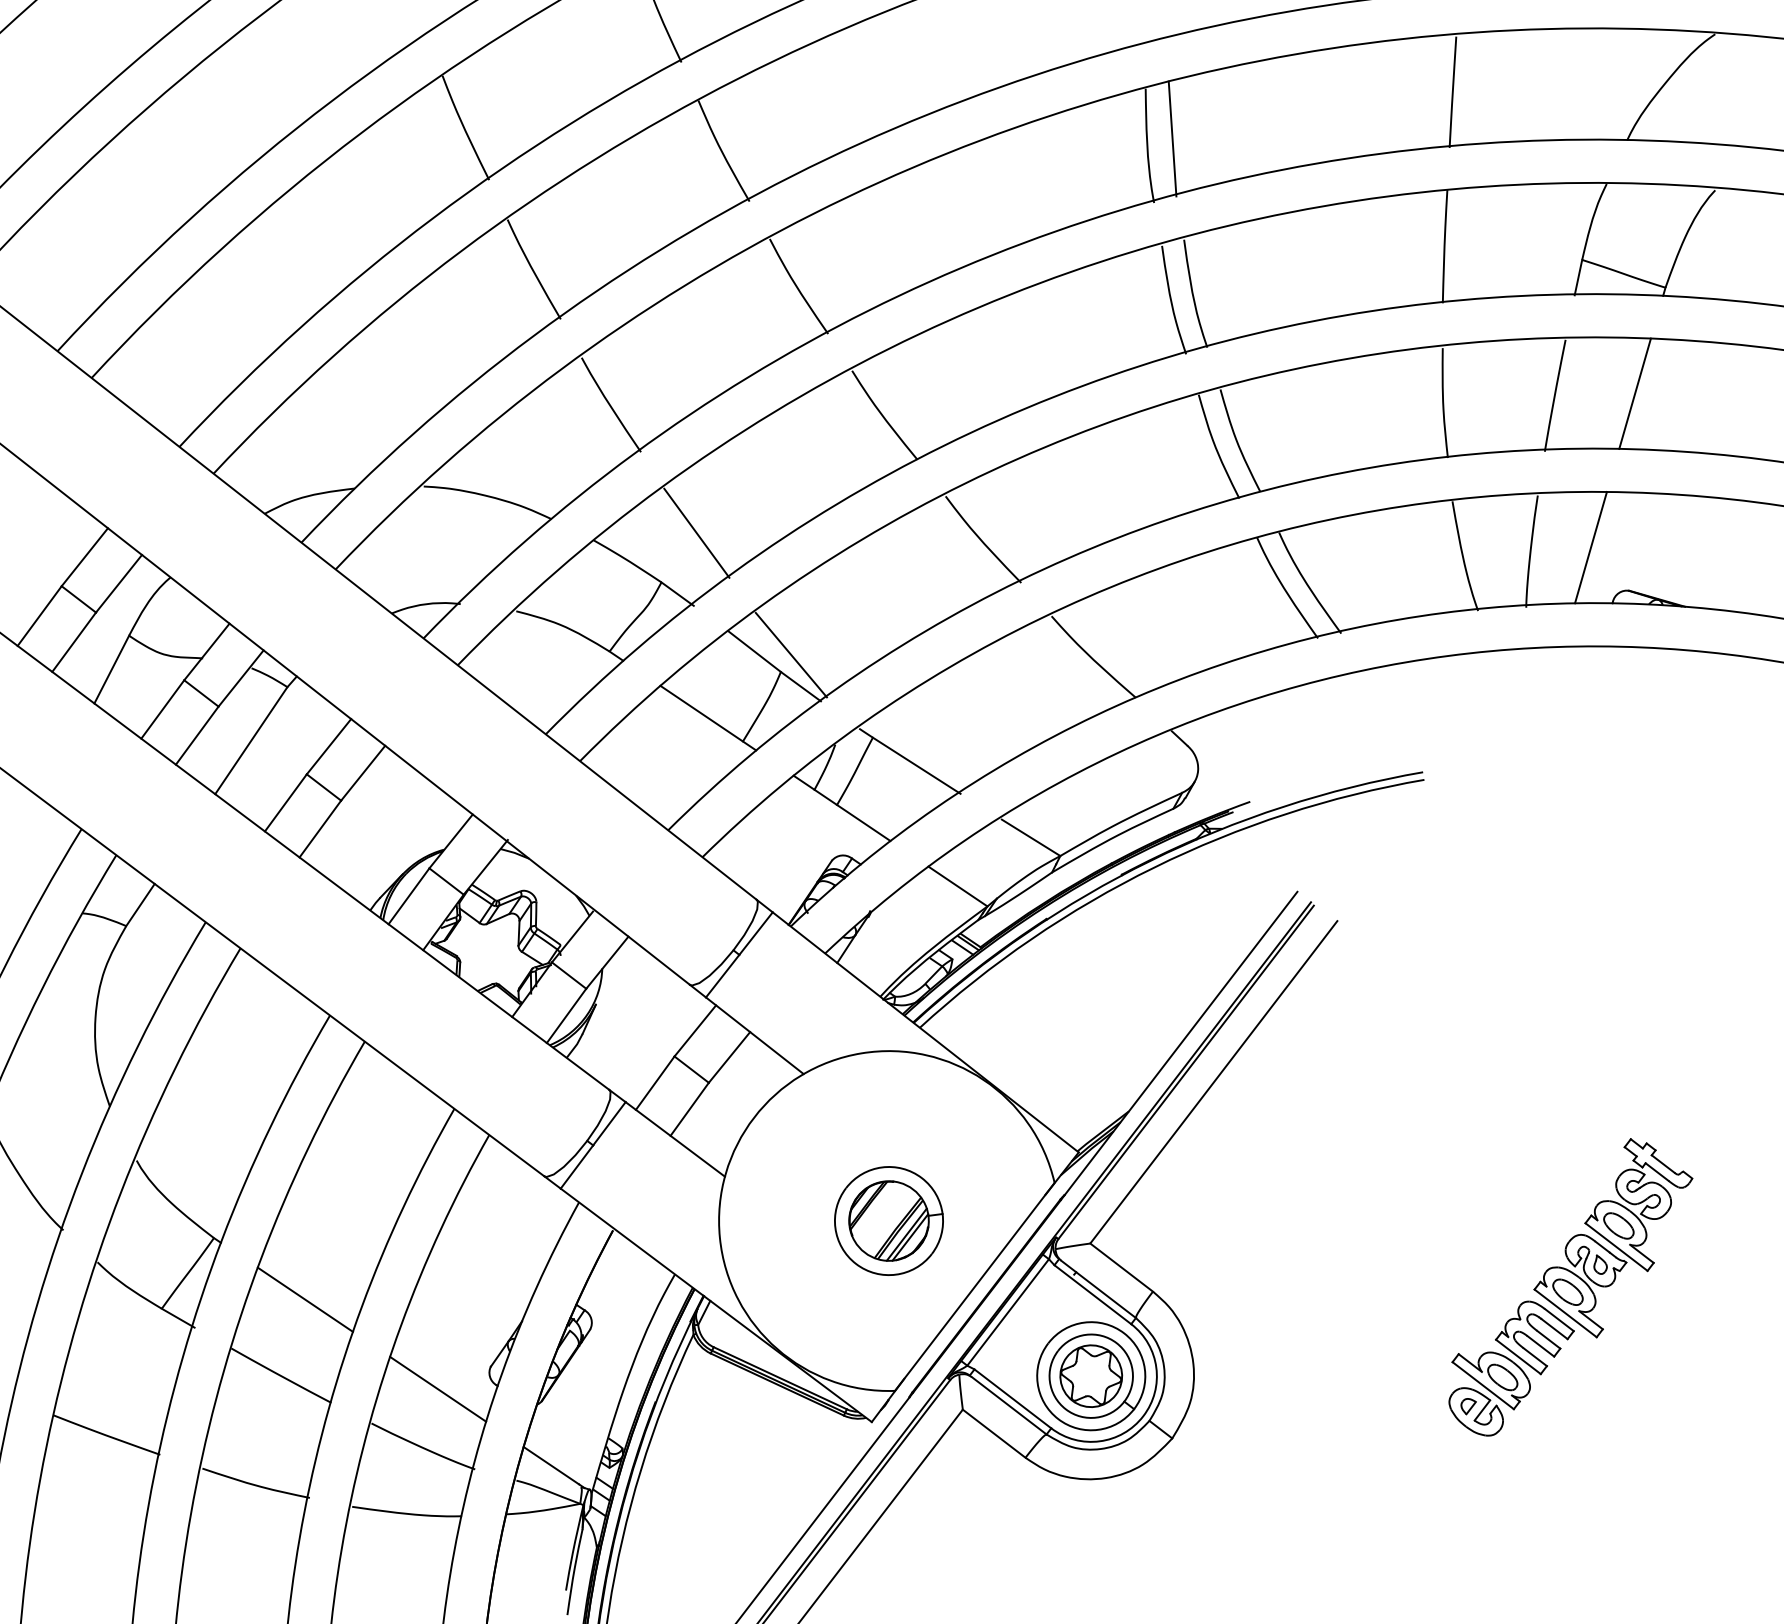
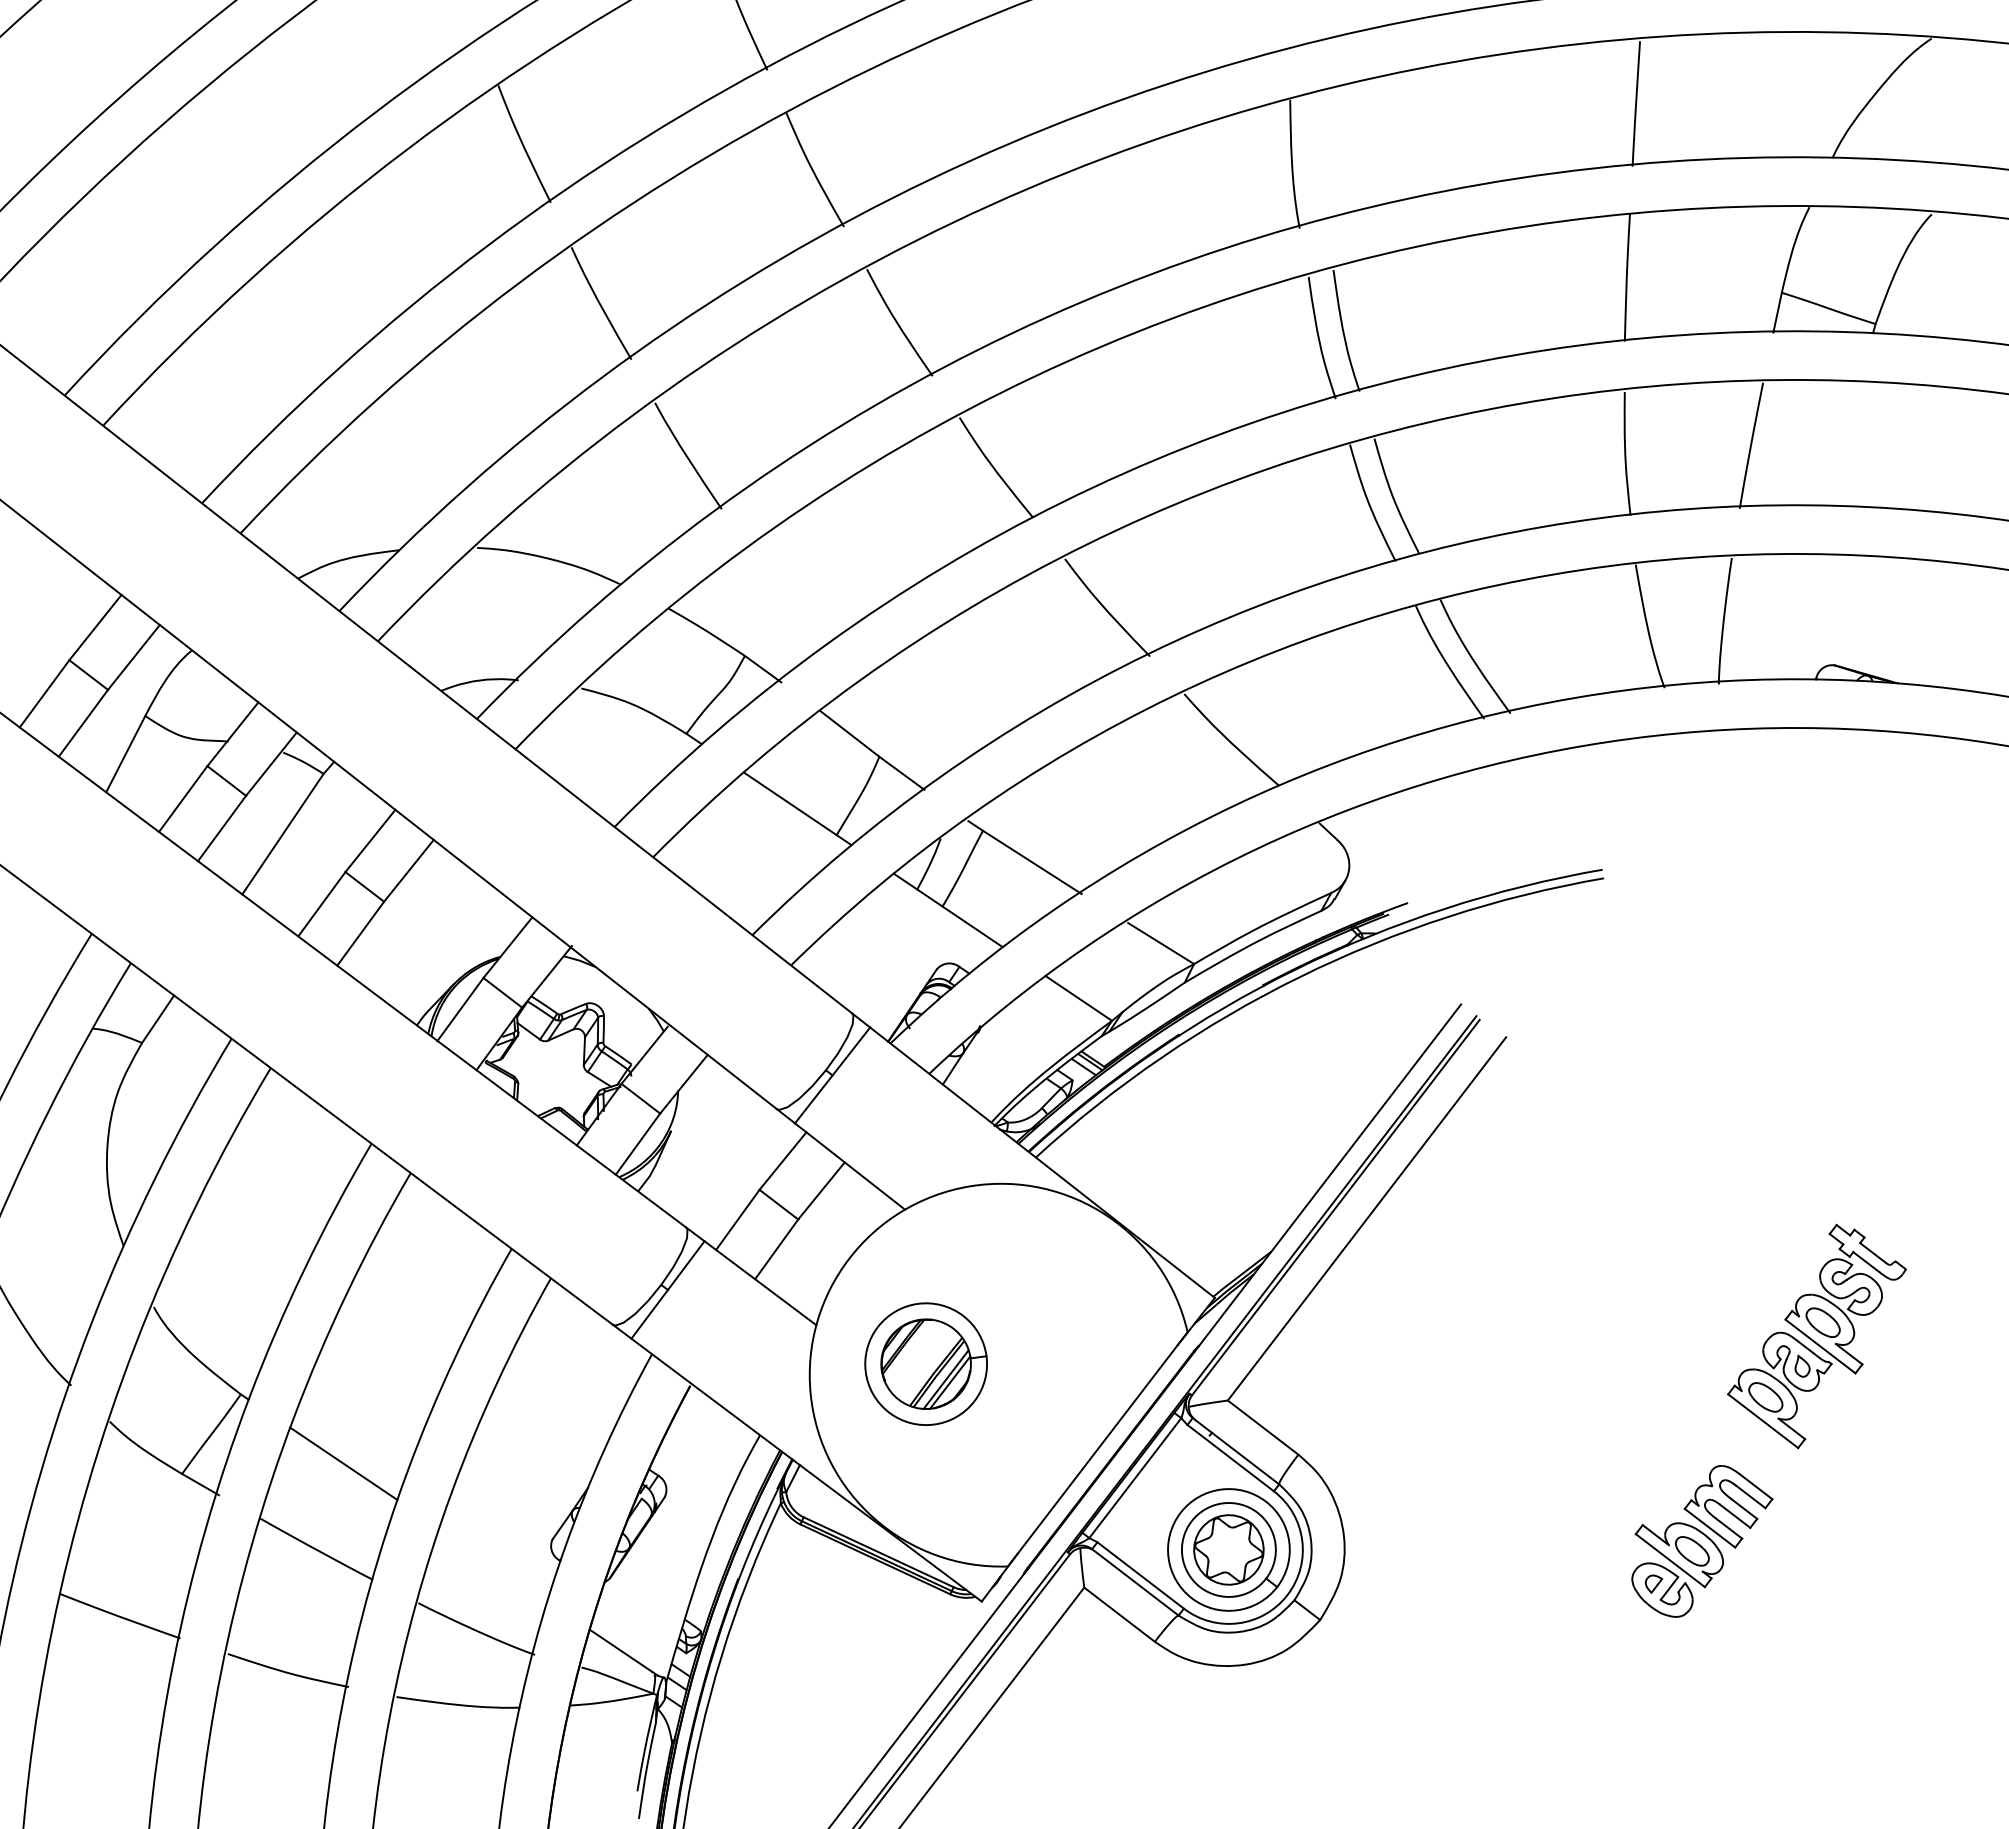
line: (1172, 138) -> (1320, 156), removed
line: (1635, 393) -> (1841, 443), removed
line: (696, 533) -> (784, 600), removed
line: (1590, 547) -> (1791, 616), removed
line: (791, 654) -> (891, 737), removed
part: (888, 1220) -> (925, 1363), moved
part: (1612, 1238) -> (1816, 1336), moved
line: (438, 1389) -> (493, 1564), removed

